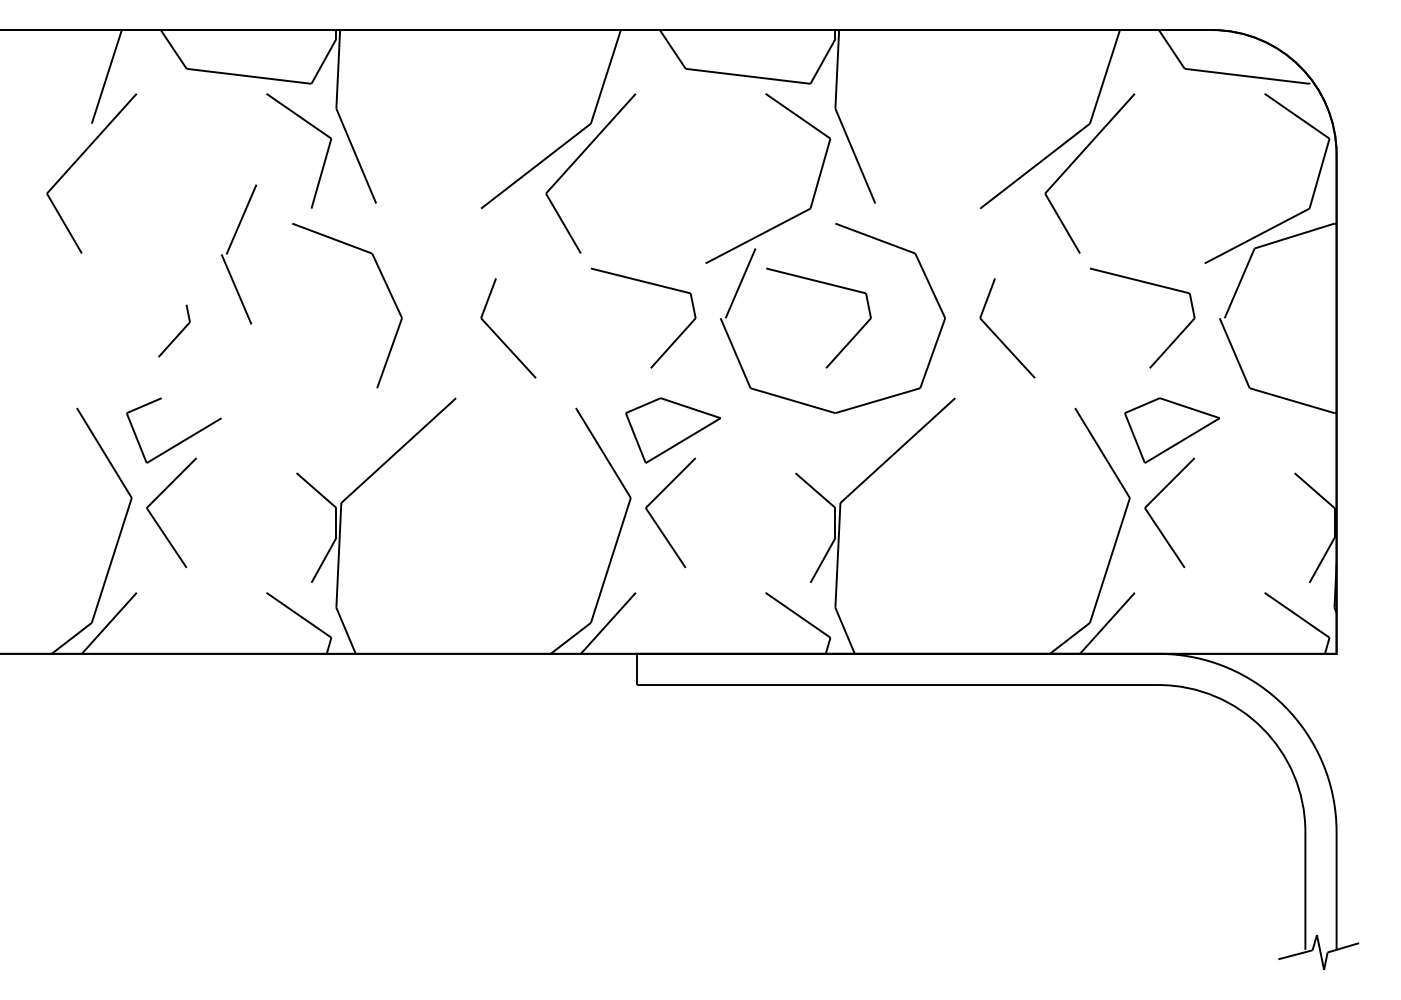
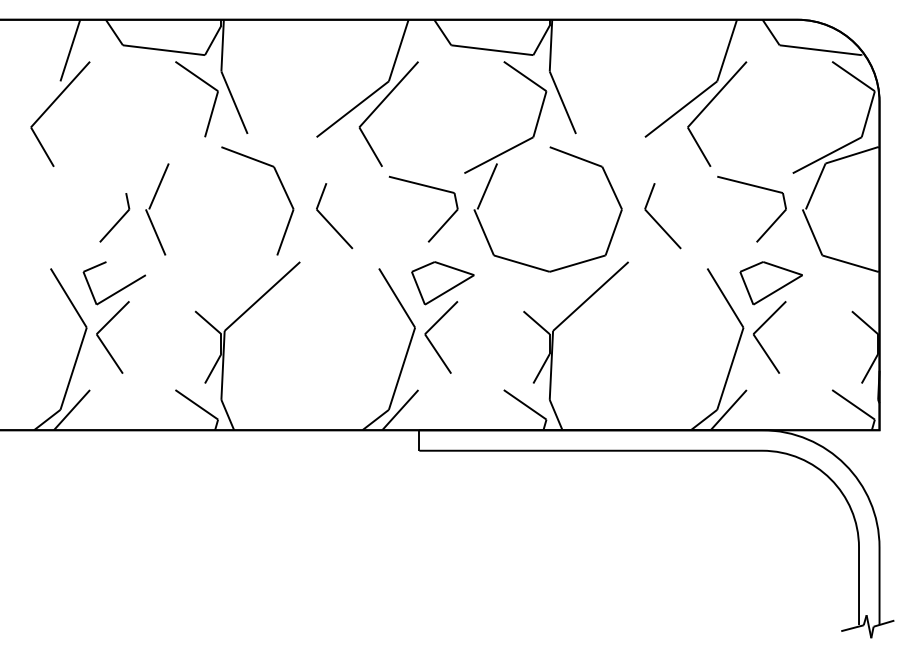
part: (230, 249) -> (151, 206), moved
part: (824, 284) -> (542, 187), removed
part: (386, 289) -> (283, 190), moved
part: (173, 330) -> (114, 217), size x1.43

